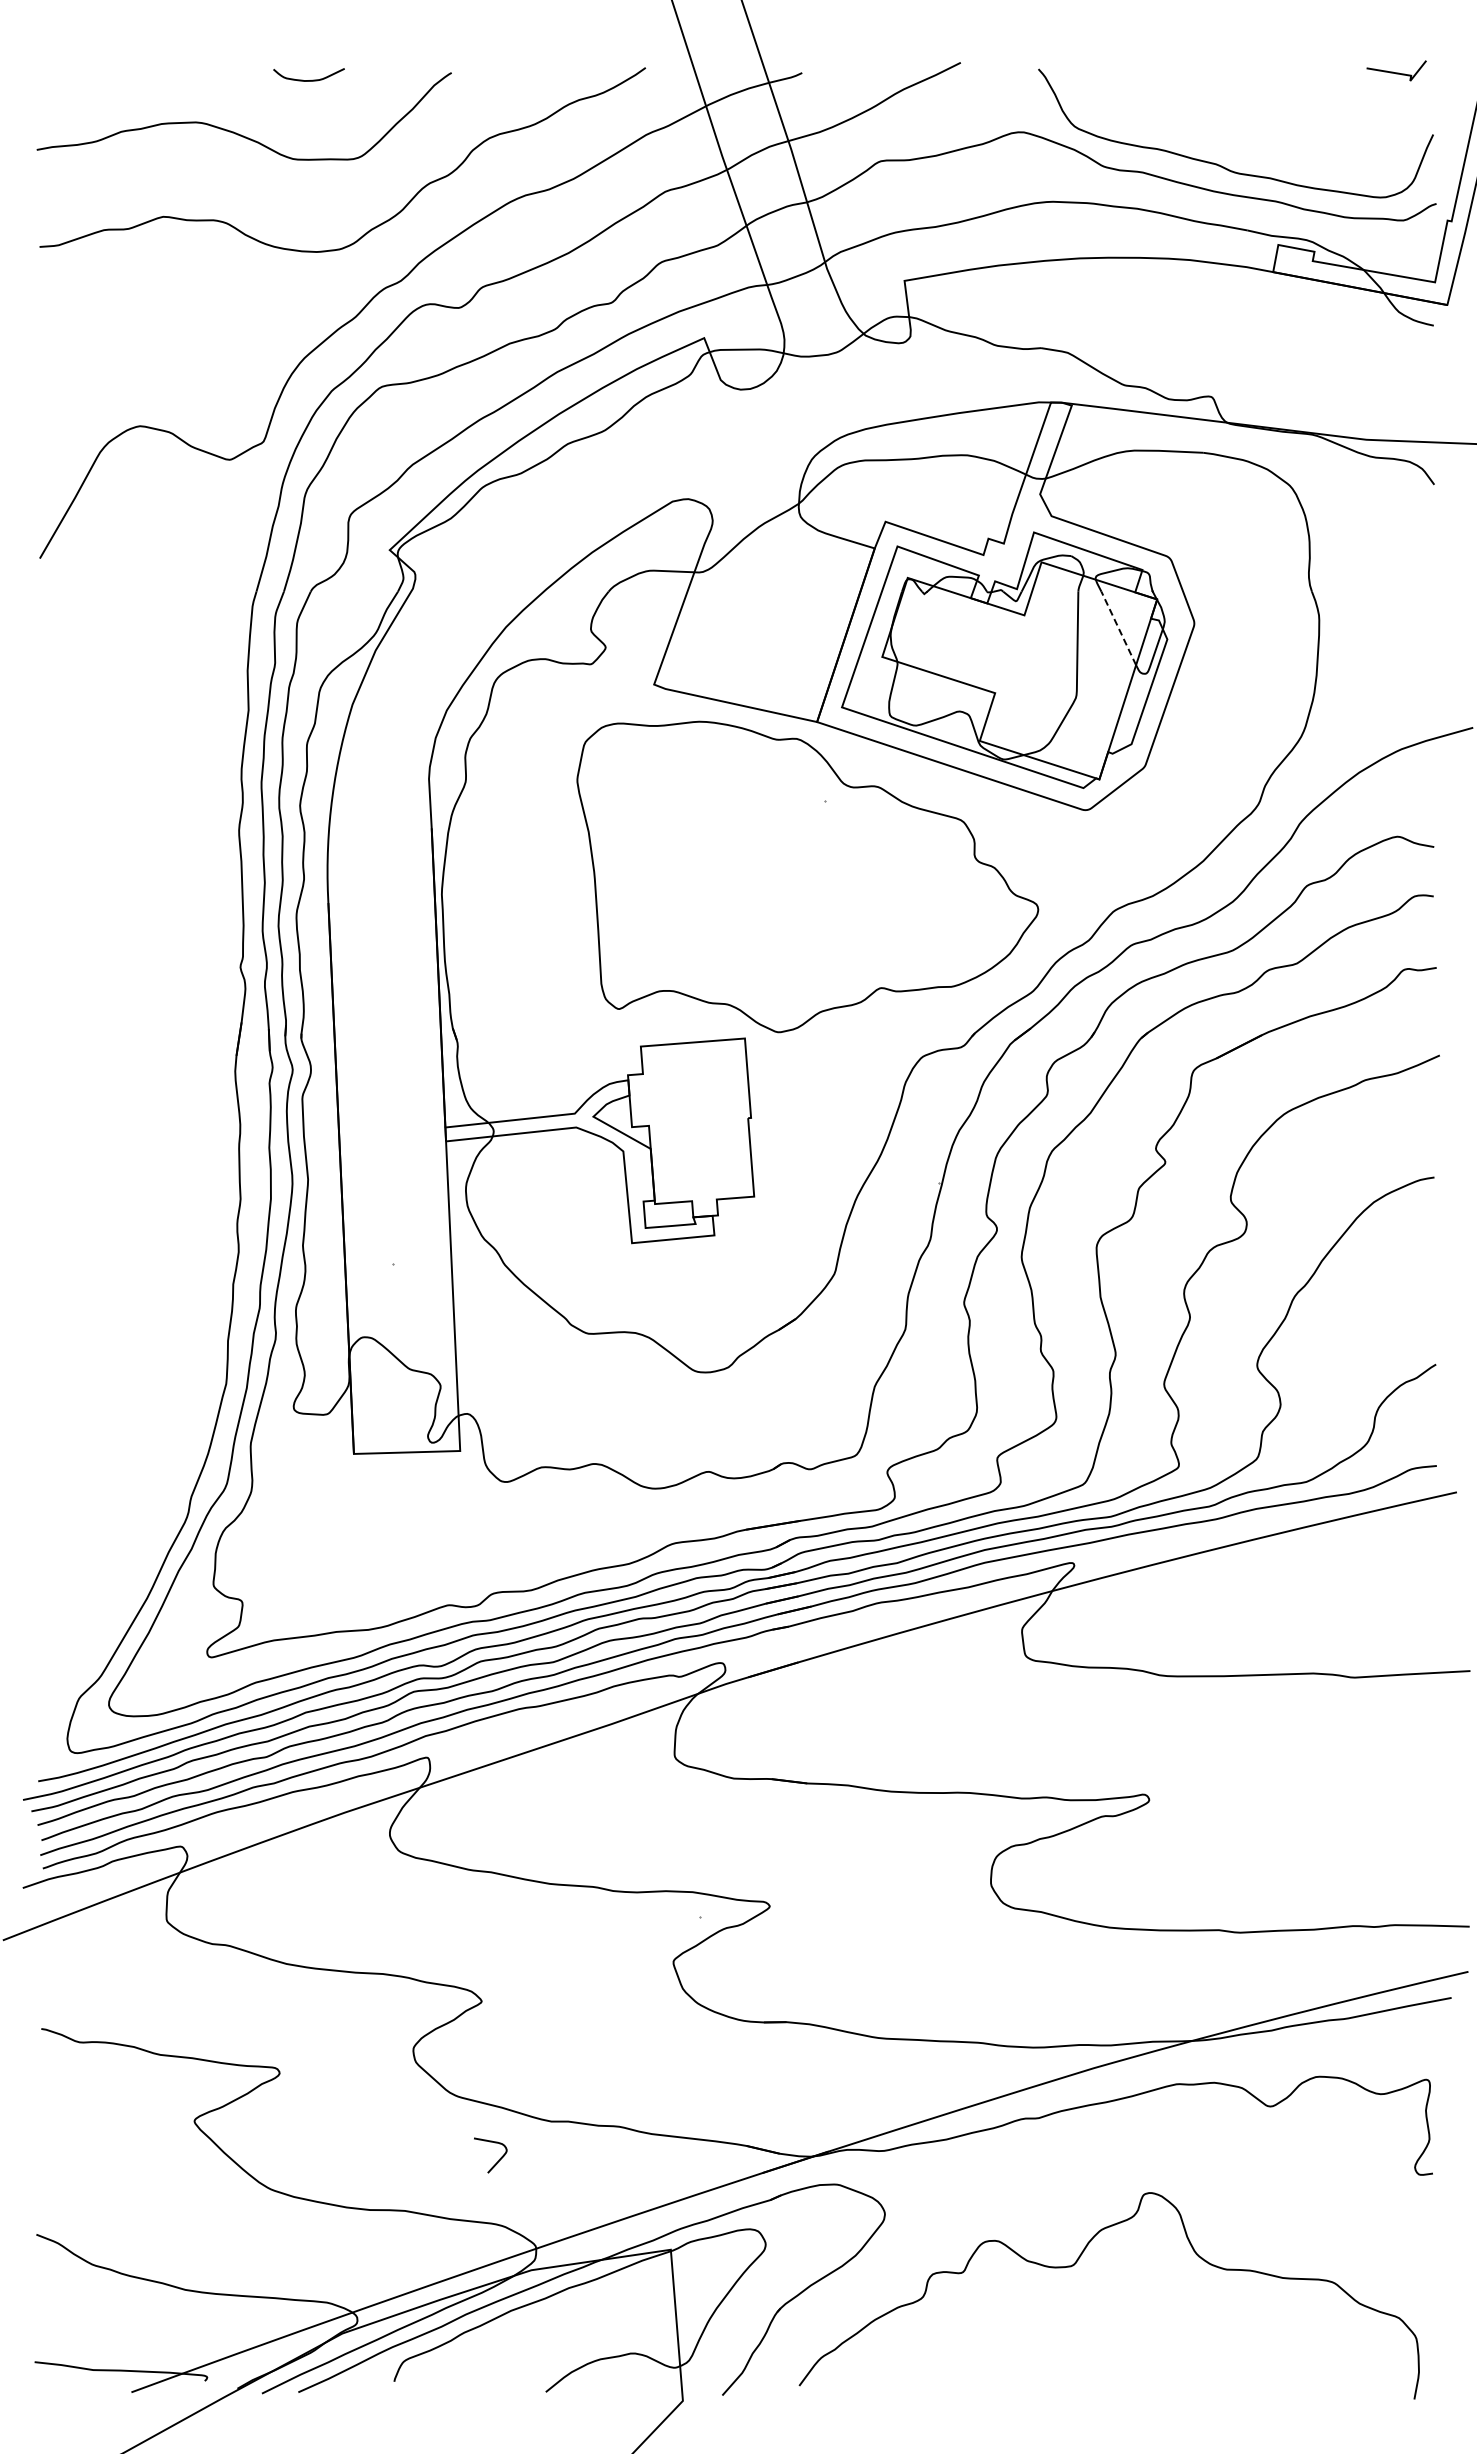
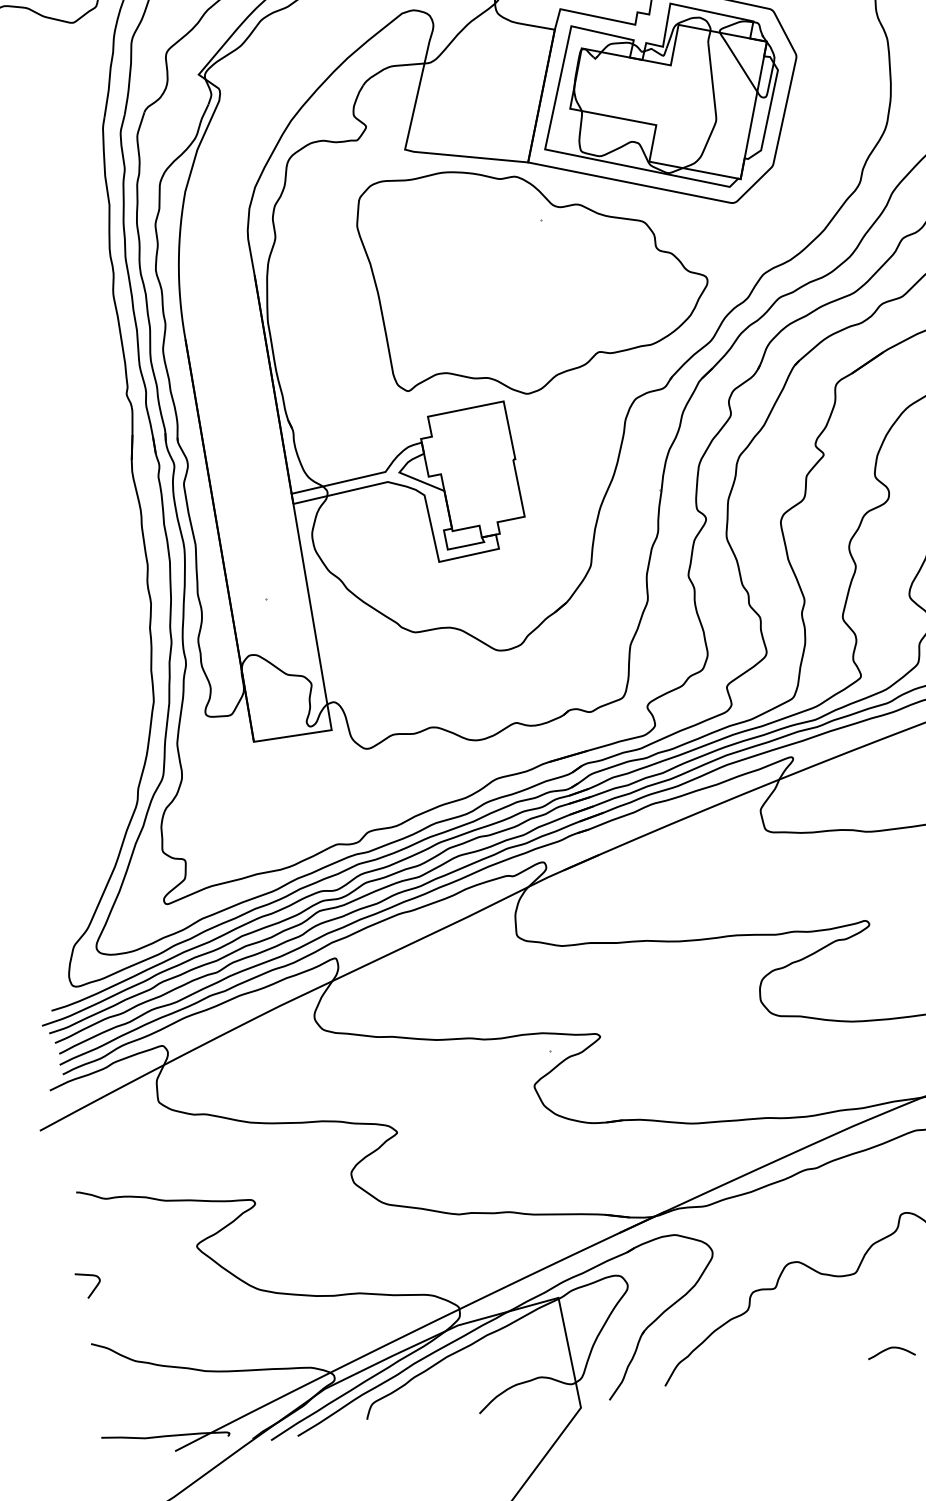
line: (1118, 628) -> (741, 66), dashed -> solid
curve: (497, 2161) -> (94, 1289), moved
curve: (1108, 2372) -> (891, 1348), added

